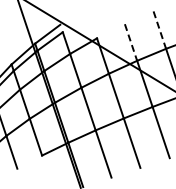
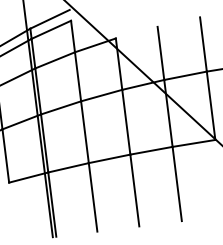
line: (159, 30) -> (202, 44), dashed -> solid
line: (131, 42) -> (161, 53), dashed -> solid

